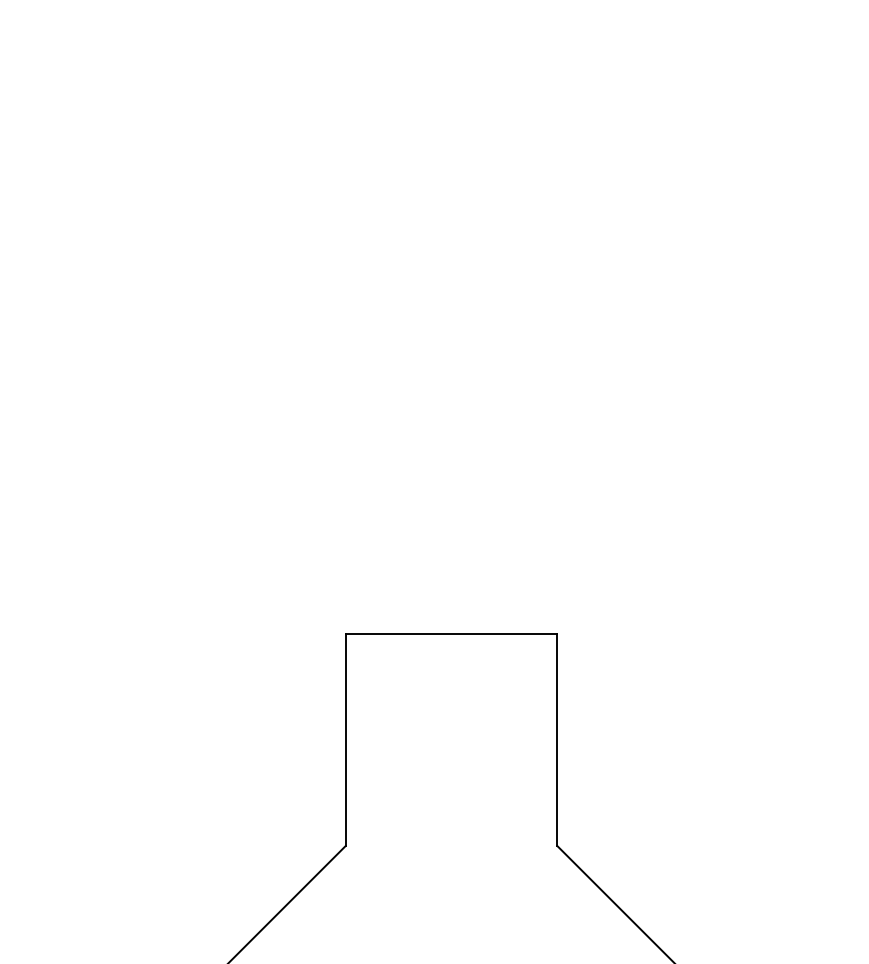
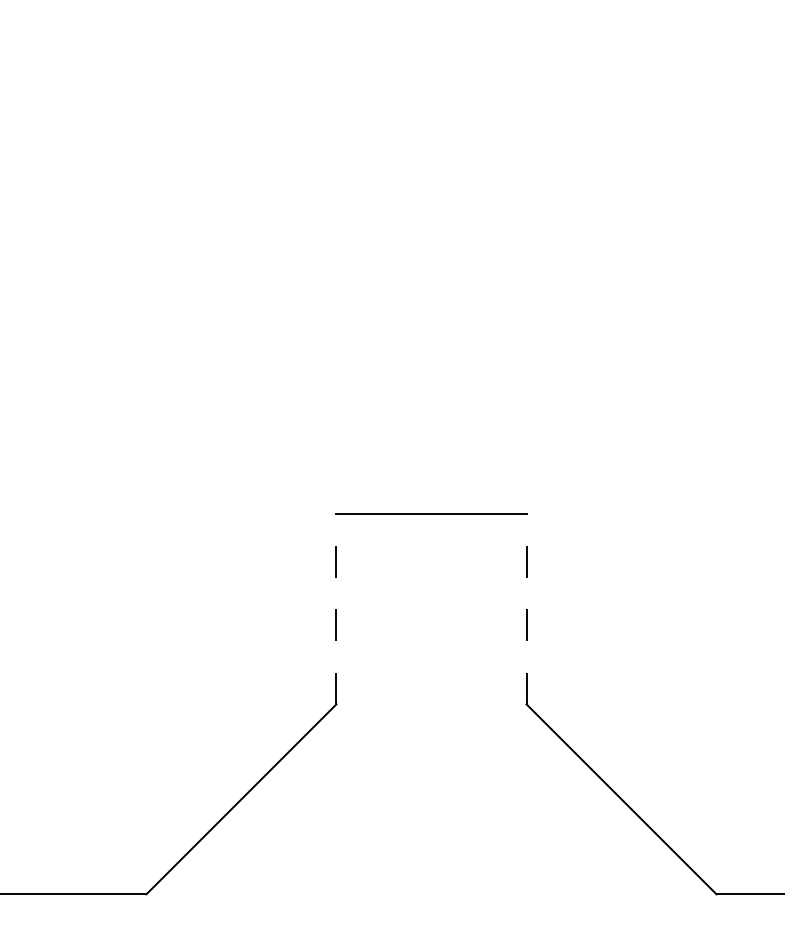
line: (345, 739) -> (336, 608), solid -> dashed
line: (557, 739) -> (526, 608), solid -> dashed

